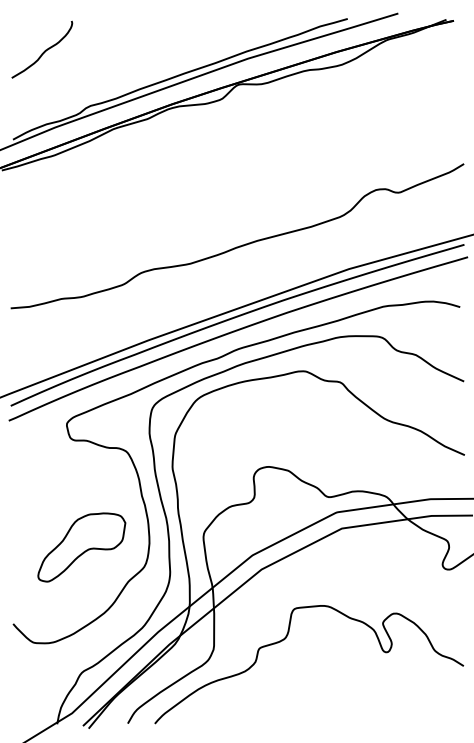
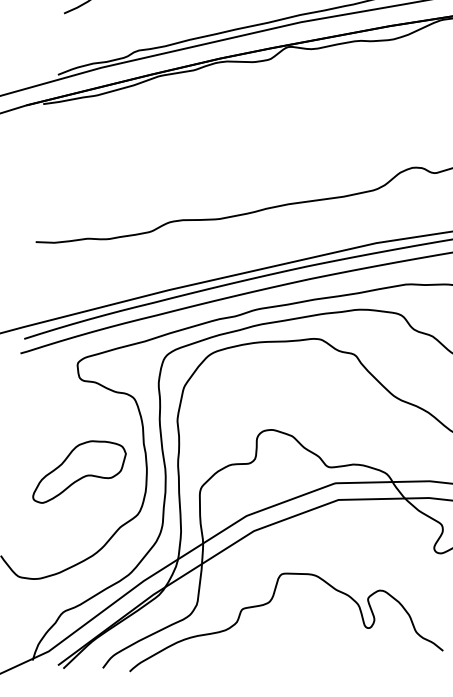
part: (81, 547) -> (79, 473), moved

